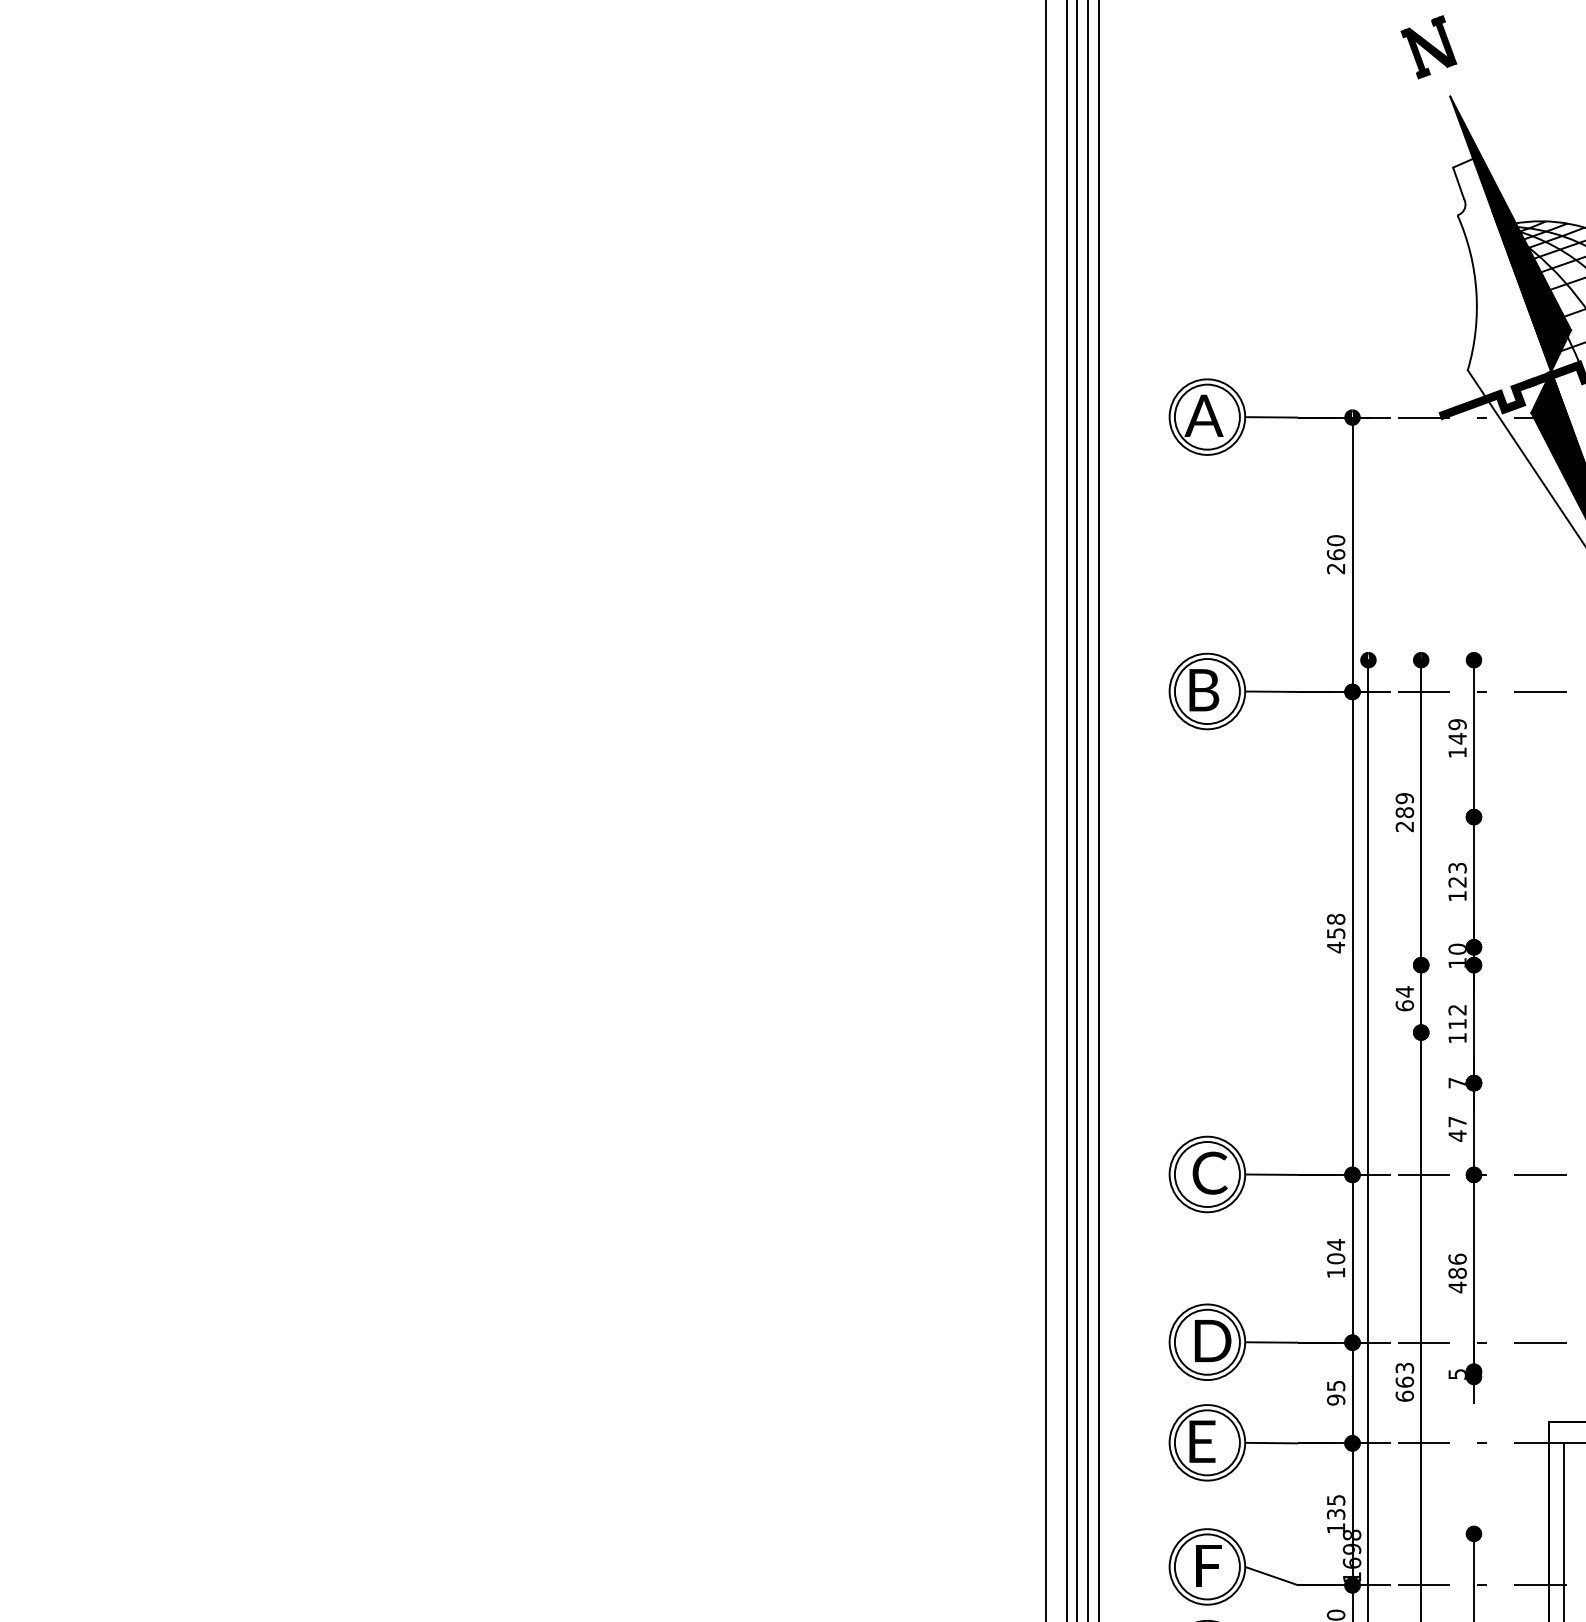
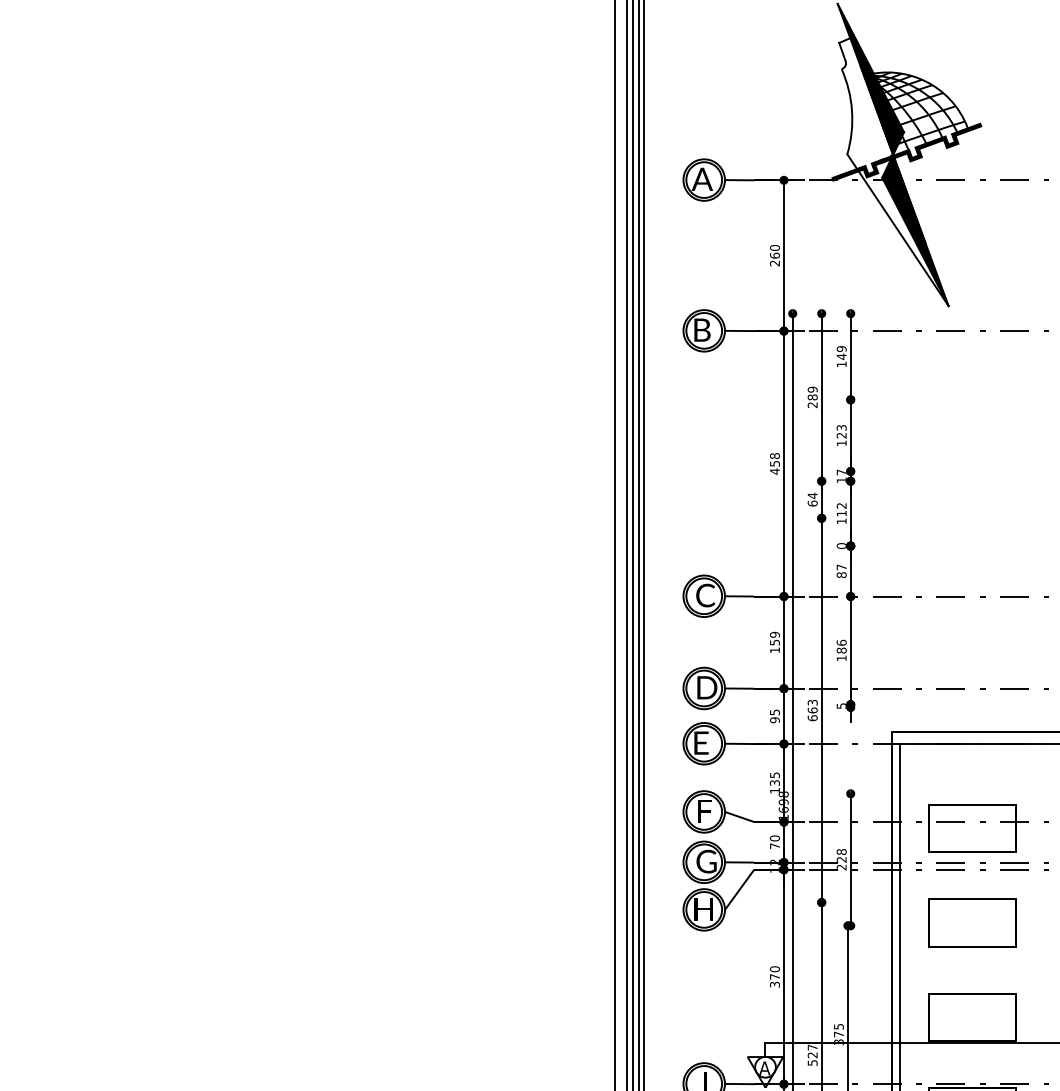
text: (1455, 949) -> (840, 472), 10 -> 17
text: (1455, 1083) -> (840, 546), 7 -> 0
text: (1457, 1136) -> (841, 575), 47 -> 87
text: (1335, 1251) -> (774, 638), 104 -> 159
text: (1457, 1287) -> (841, 658), 486 -> 186

